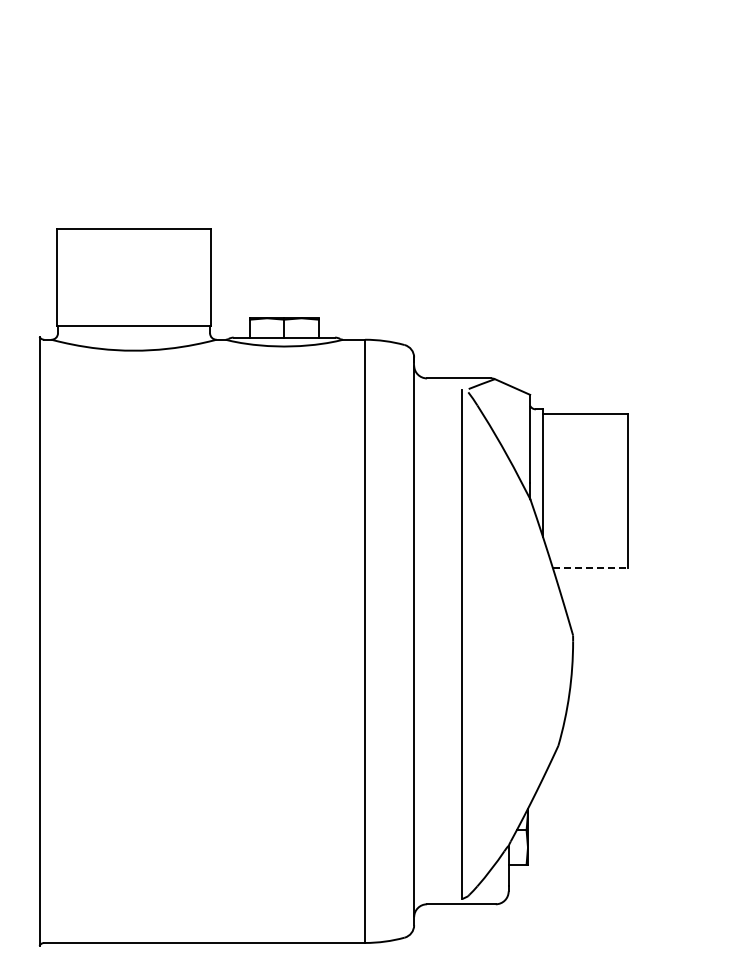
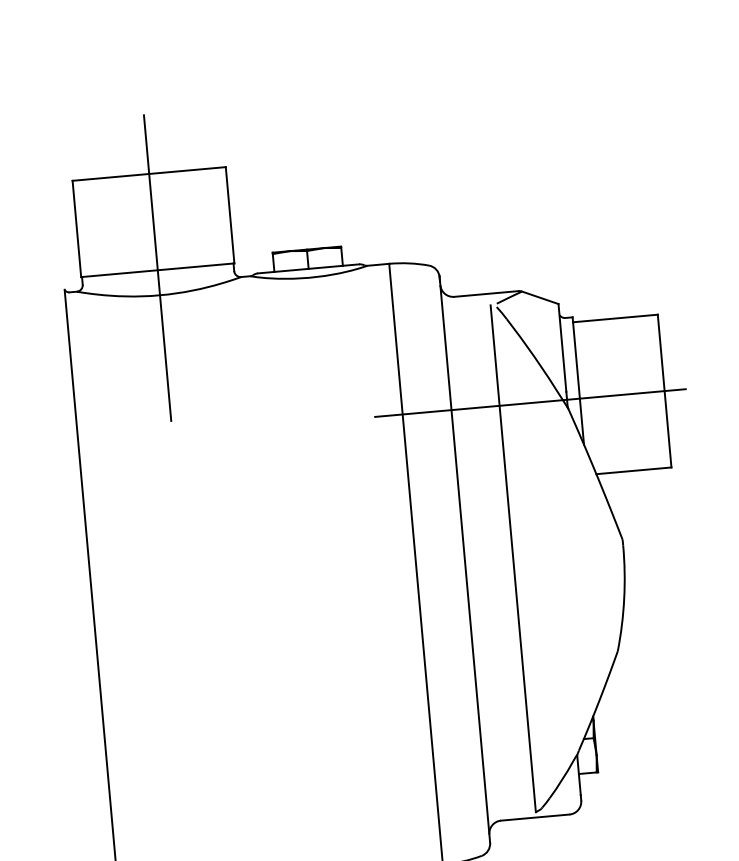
line: (134, 323) -> (158, 268), added
line: (493, 490) -> (530, 402), added
line: (590, 567) -> (633, 470), dashed -> solid

